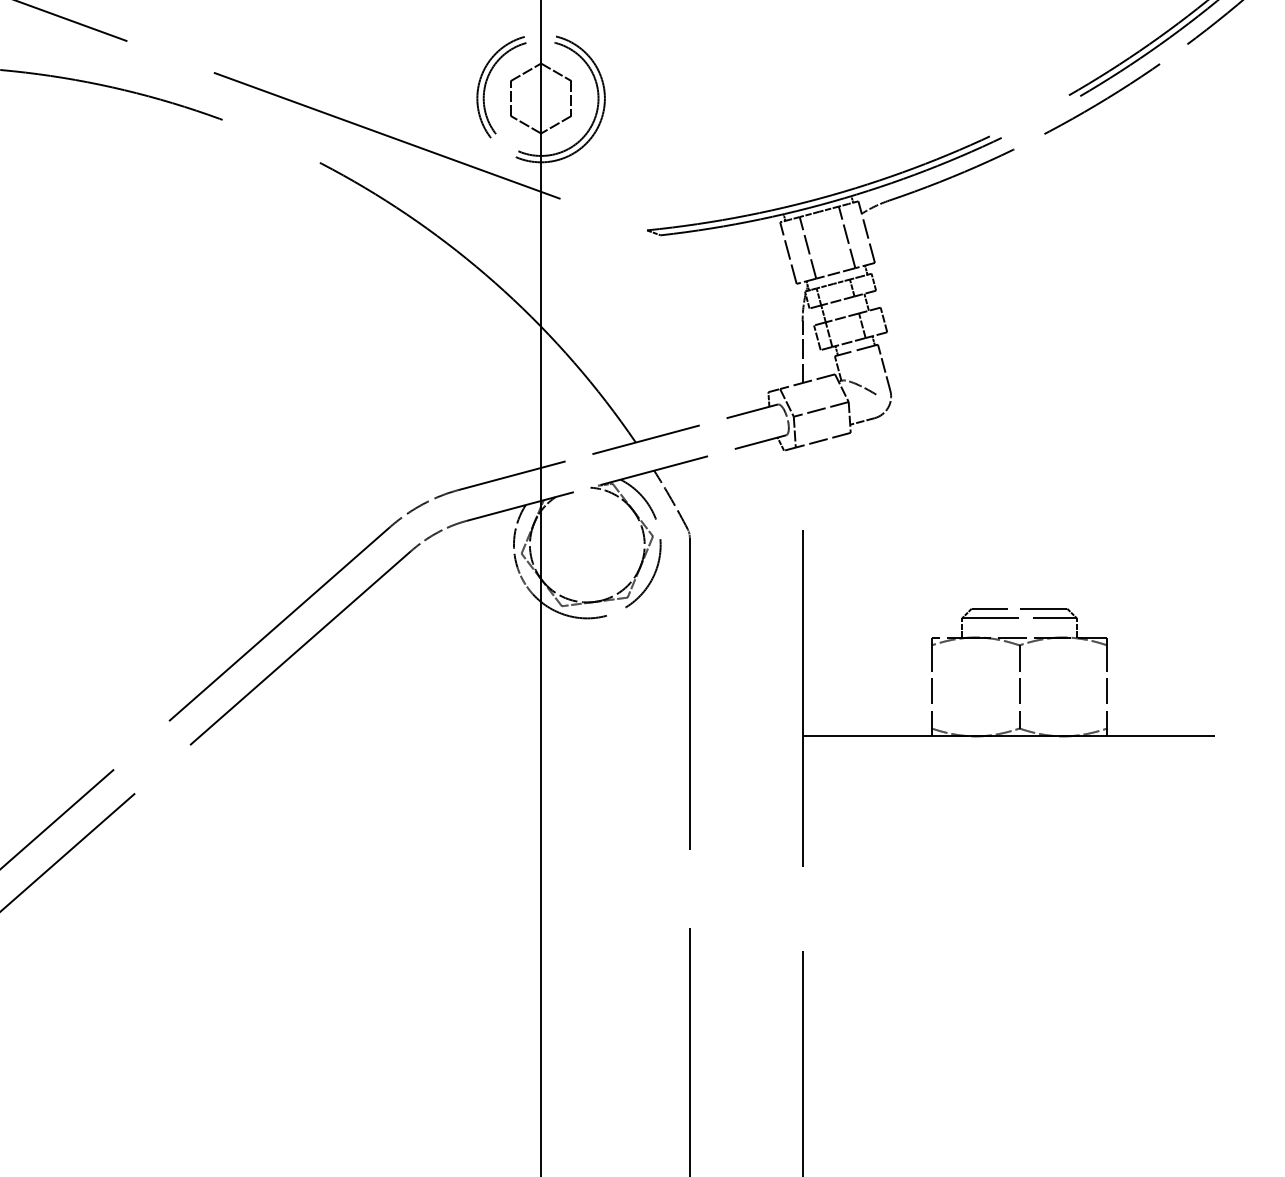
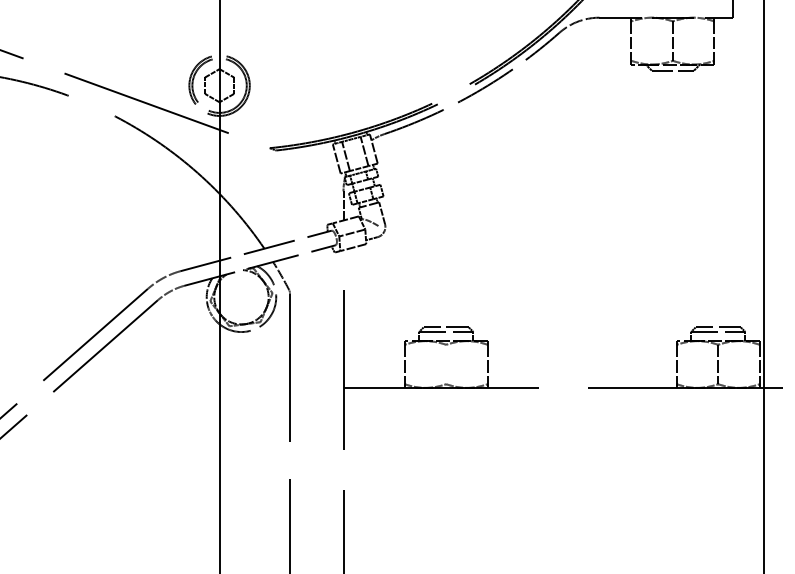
line: (1020, 686) -> (446, 364), removed

